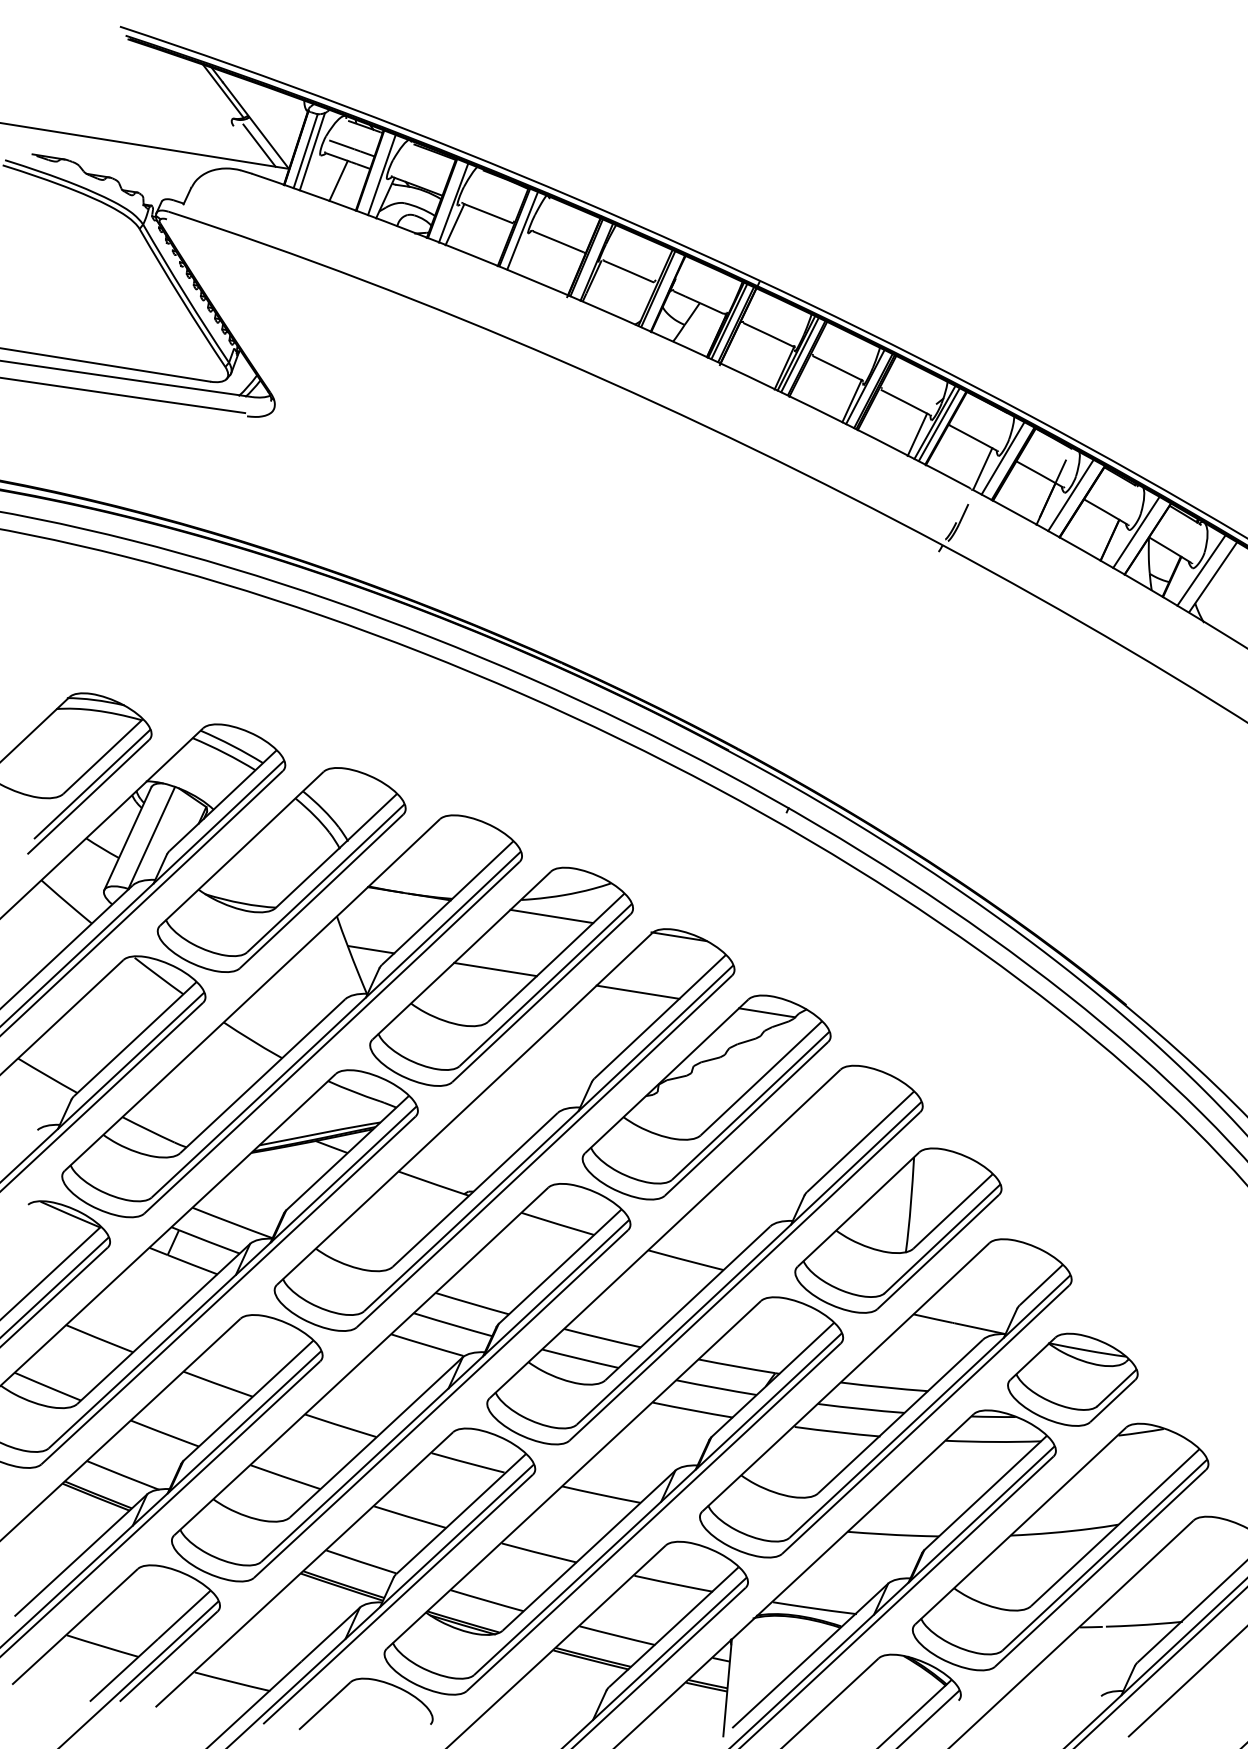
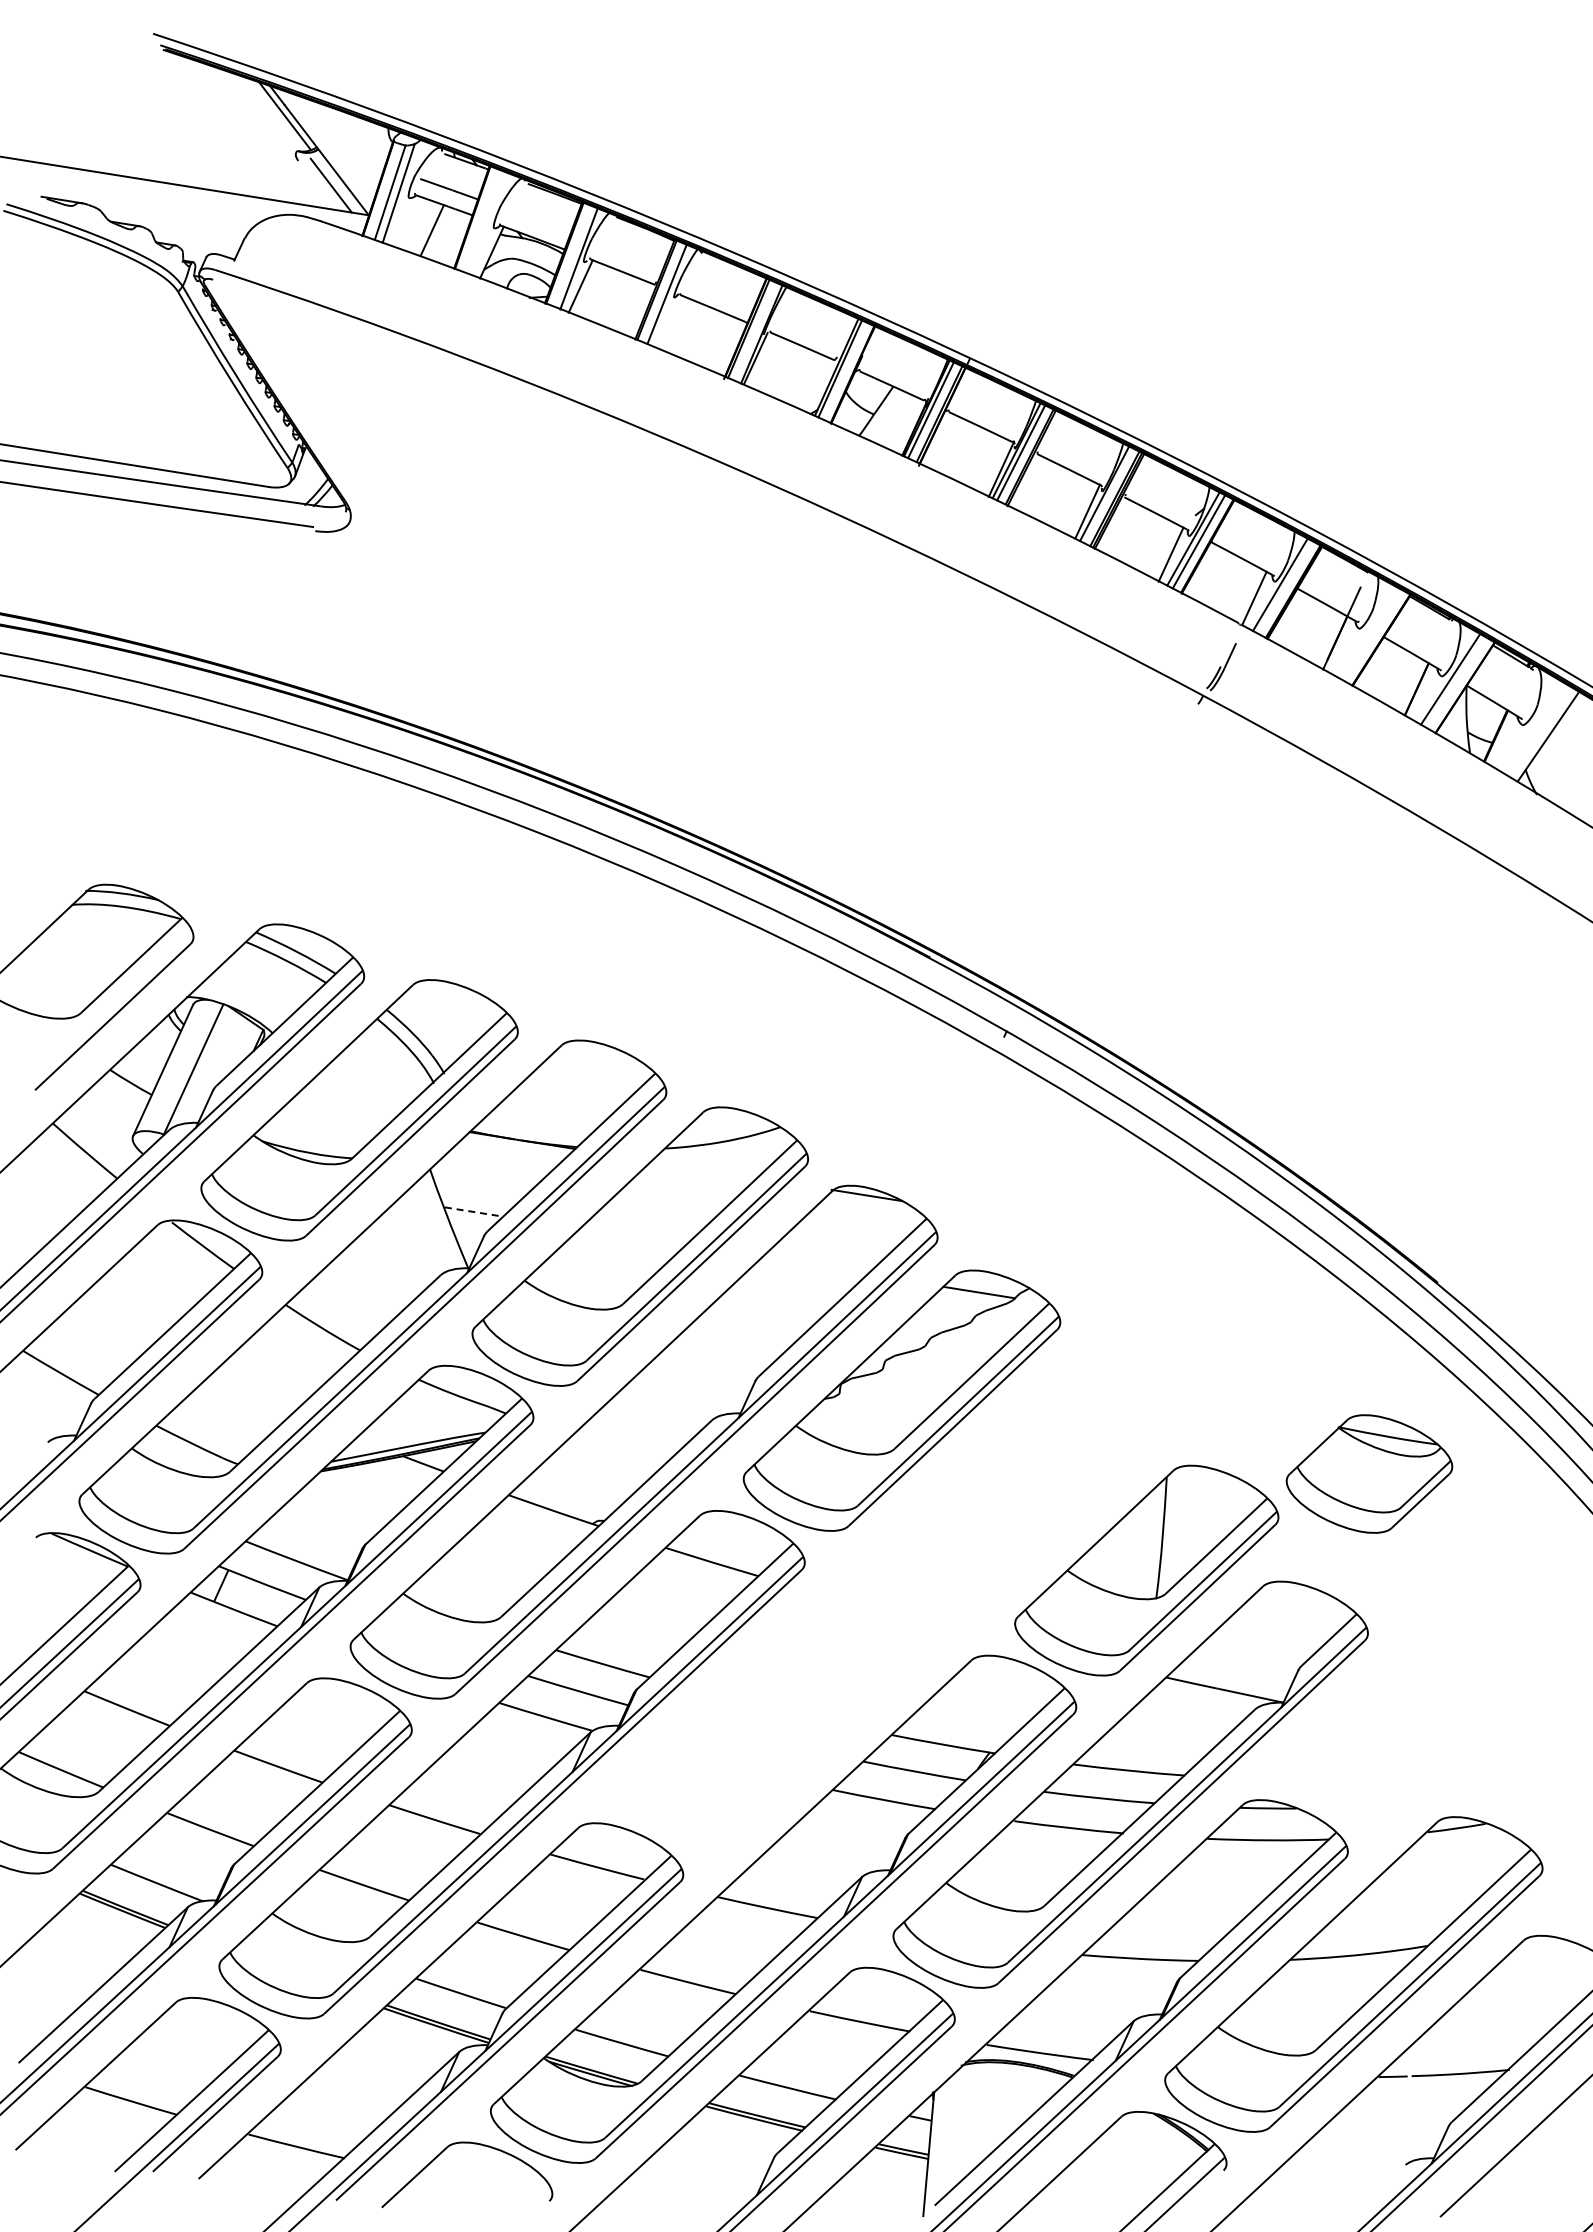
line: (381, 175) -> (487, 223), removed
line: (1070, 494) -> (1366, 631), removed
line: (1201, 570) -> (1533, 727), removed
line: (92, 784) -> (117, 1000), removed
line: (551, 916) -> (704, 1169), removed
line: (371, 950) -> (474, 1212), solid -> dashed
line: (495, 968) -> (632, 1236), removed
line: (638, 991) -> (814, 1265), removed
part: (704, 1254) -> (899, 1601), removed
part: (1072, 1379) -> (1369, 1473), moved

